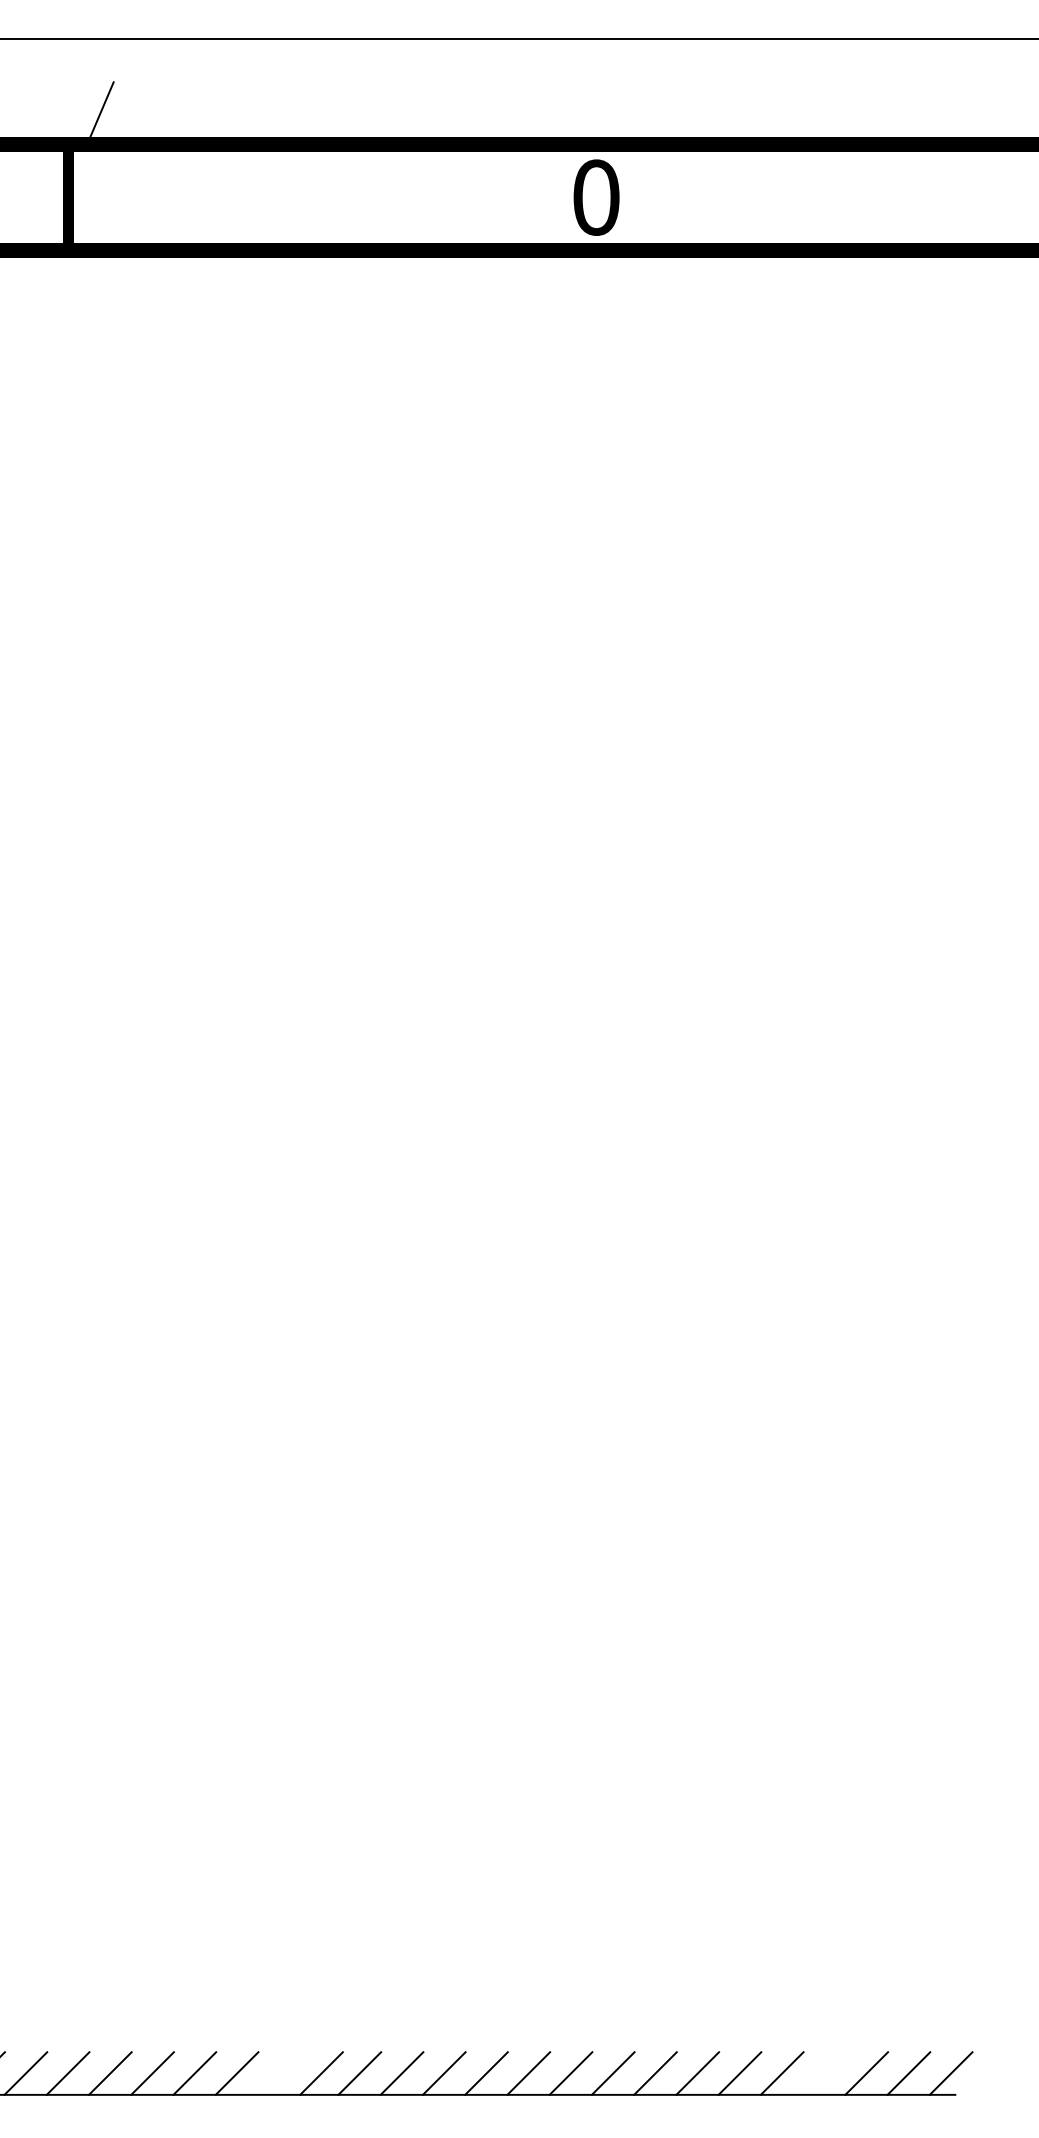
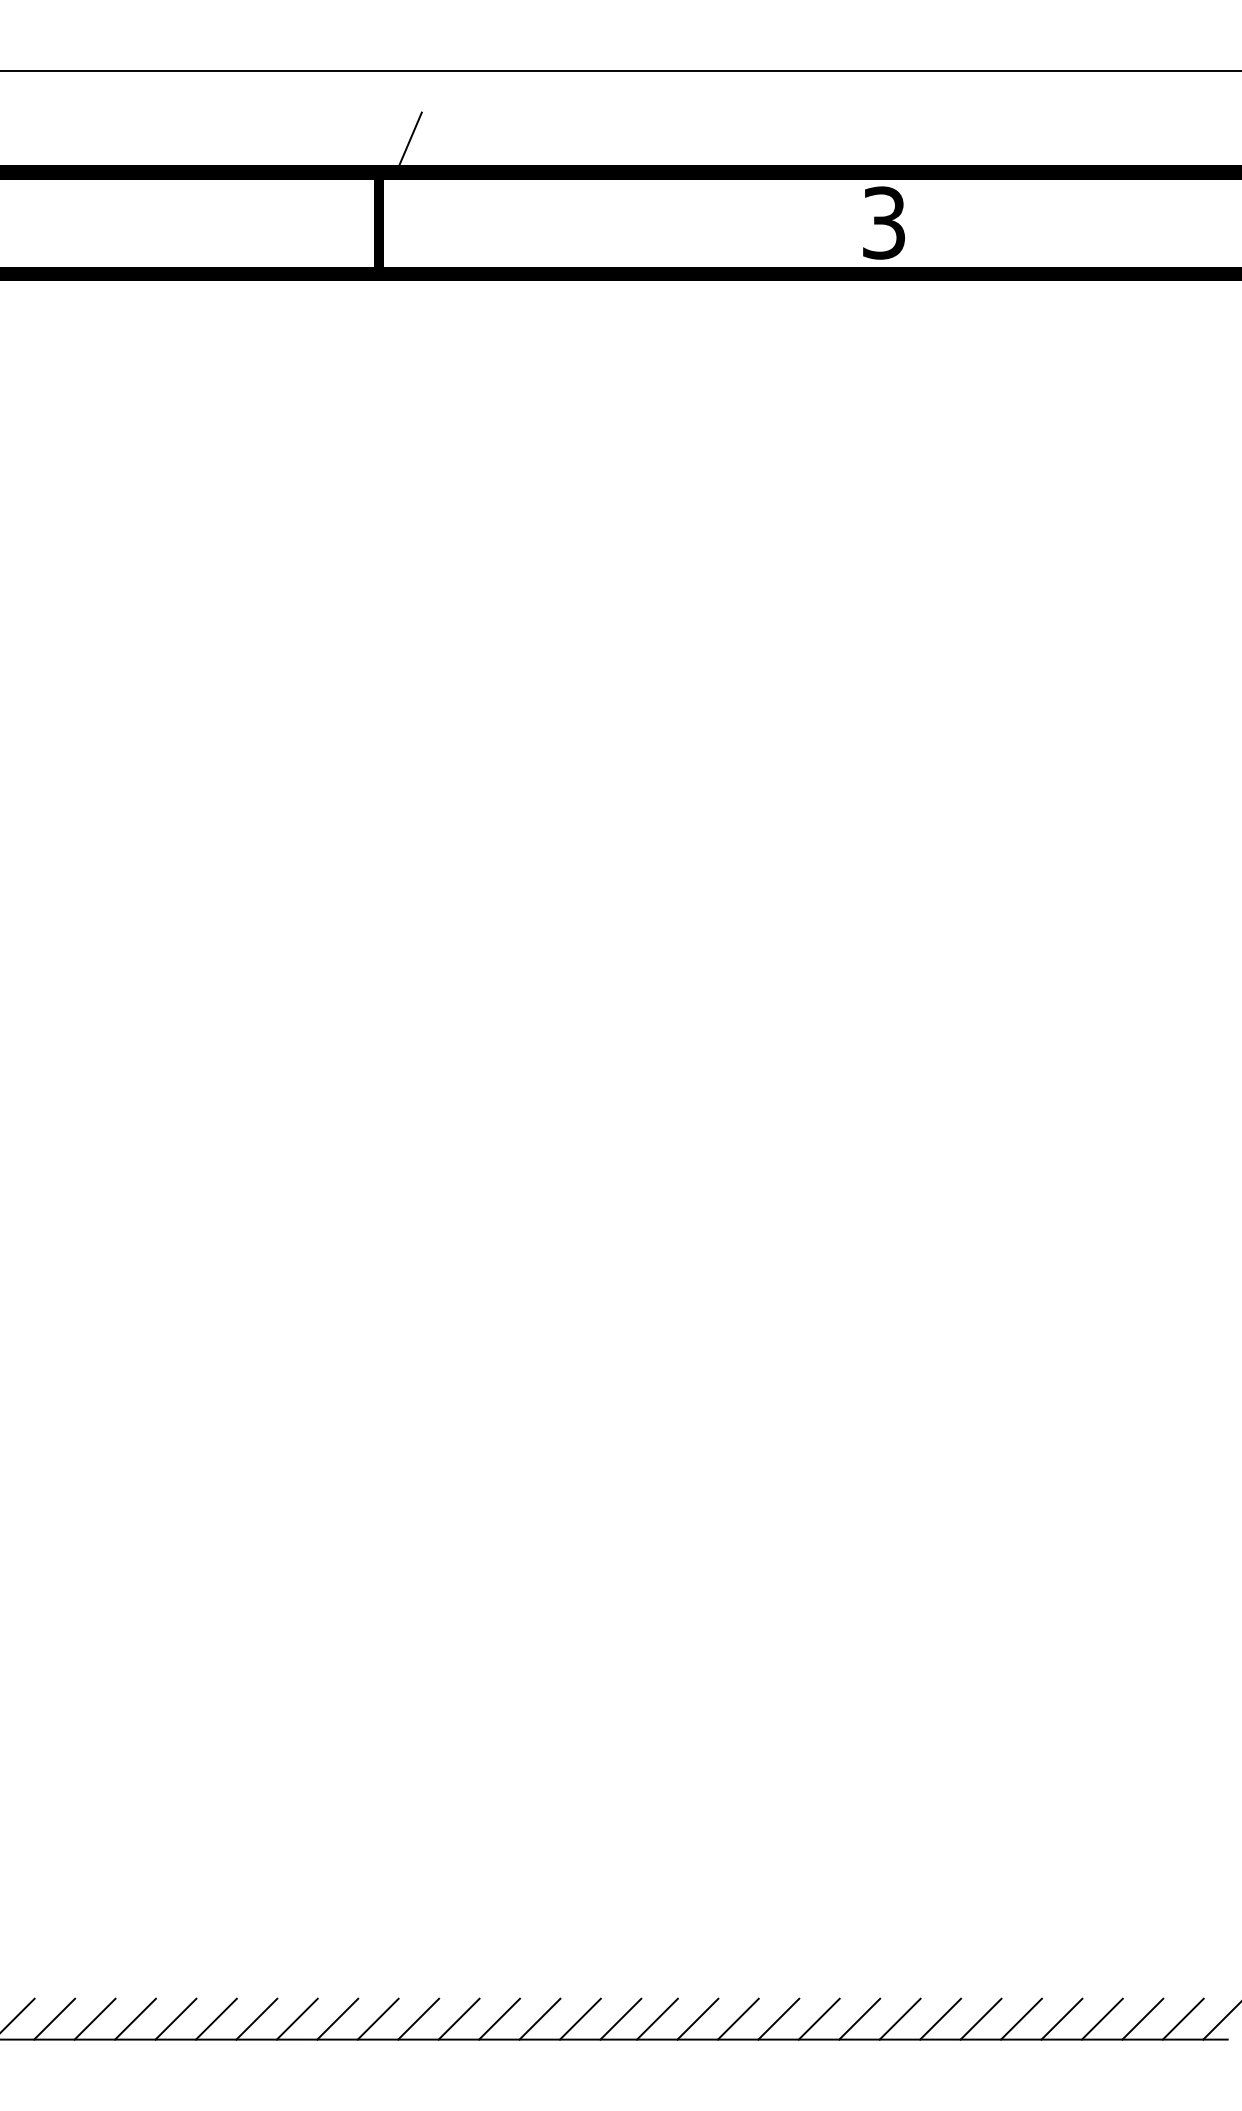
text: (596, 197) -> (884, 222), 0 -> 3
line: (279, 2072) -> (580, 2018), added
line: (823, 2072) -> (1101, 2018), added

